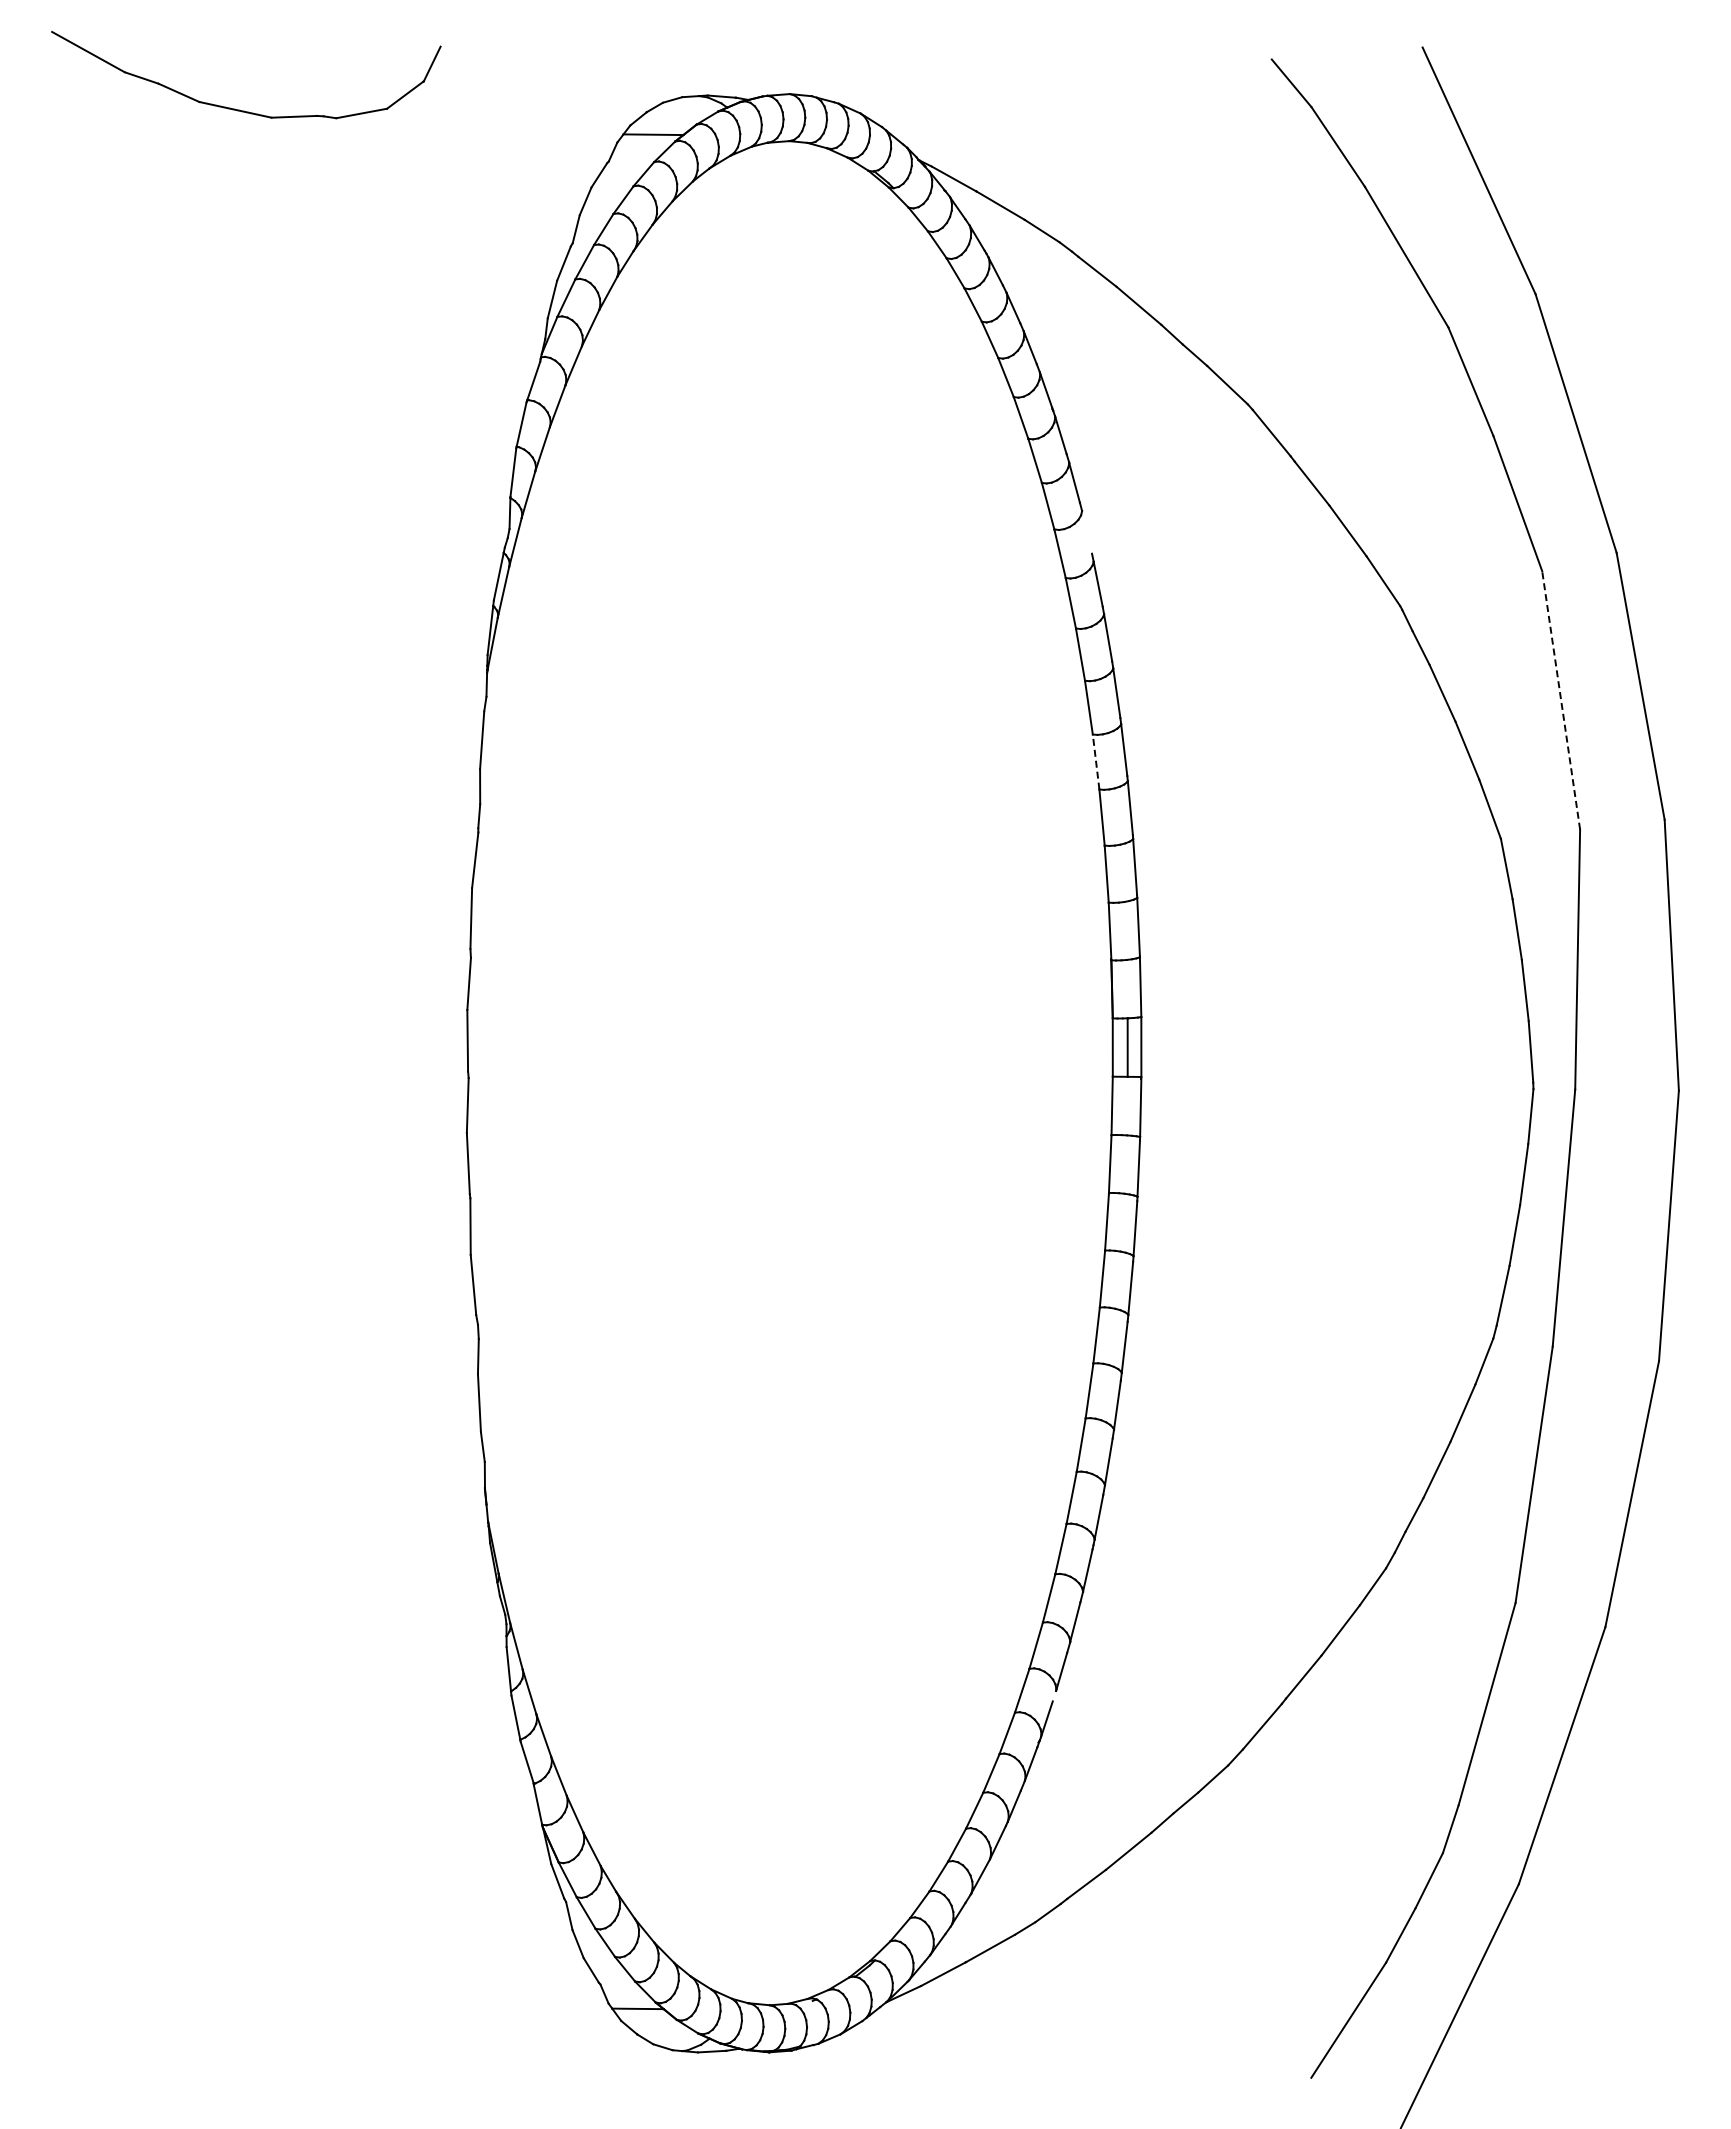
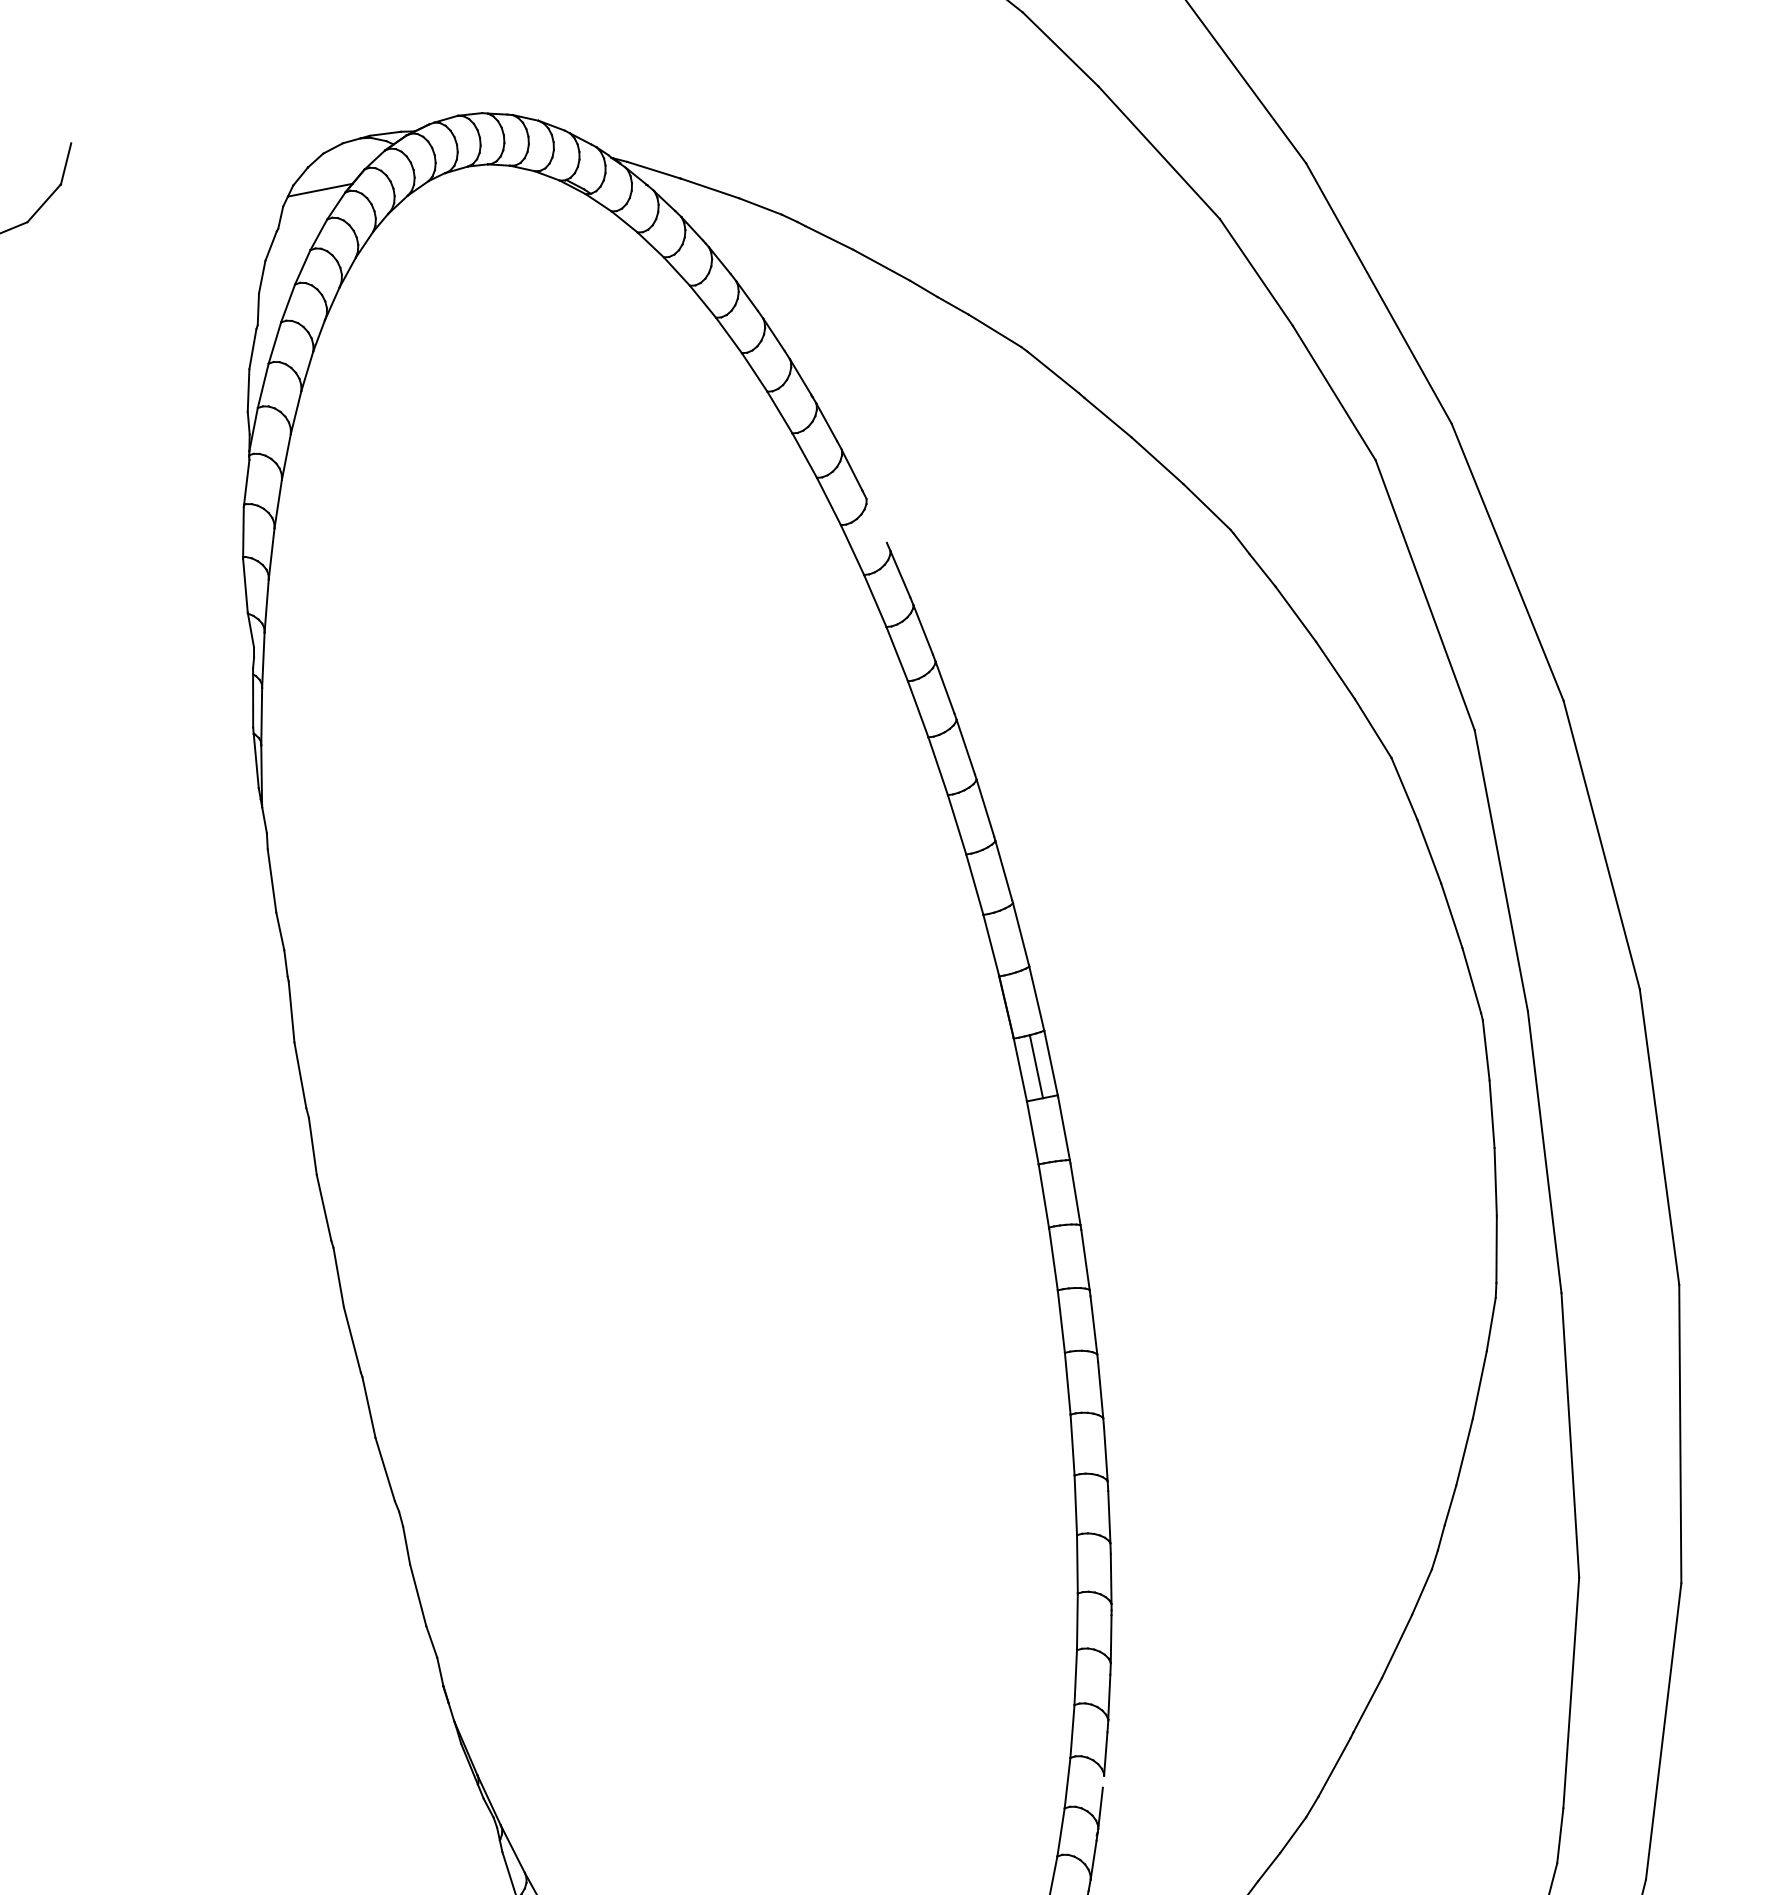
line: (1561, 700) -> (1425, 595), dashed -> solid
line: (1096, 762) -> (938, 766), dashed -> solid

